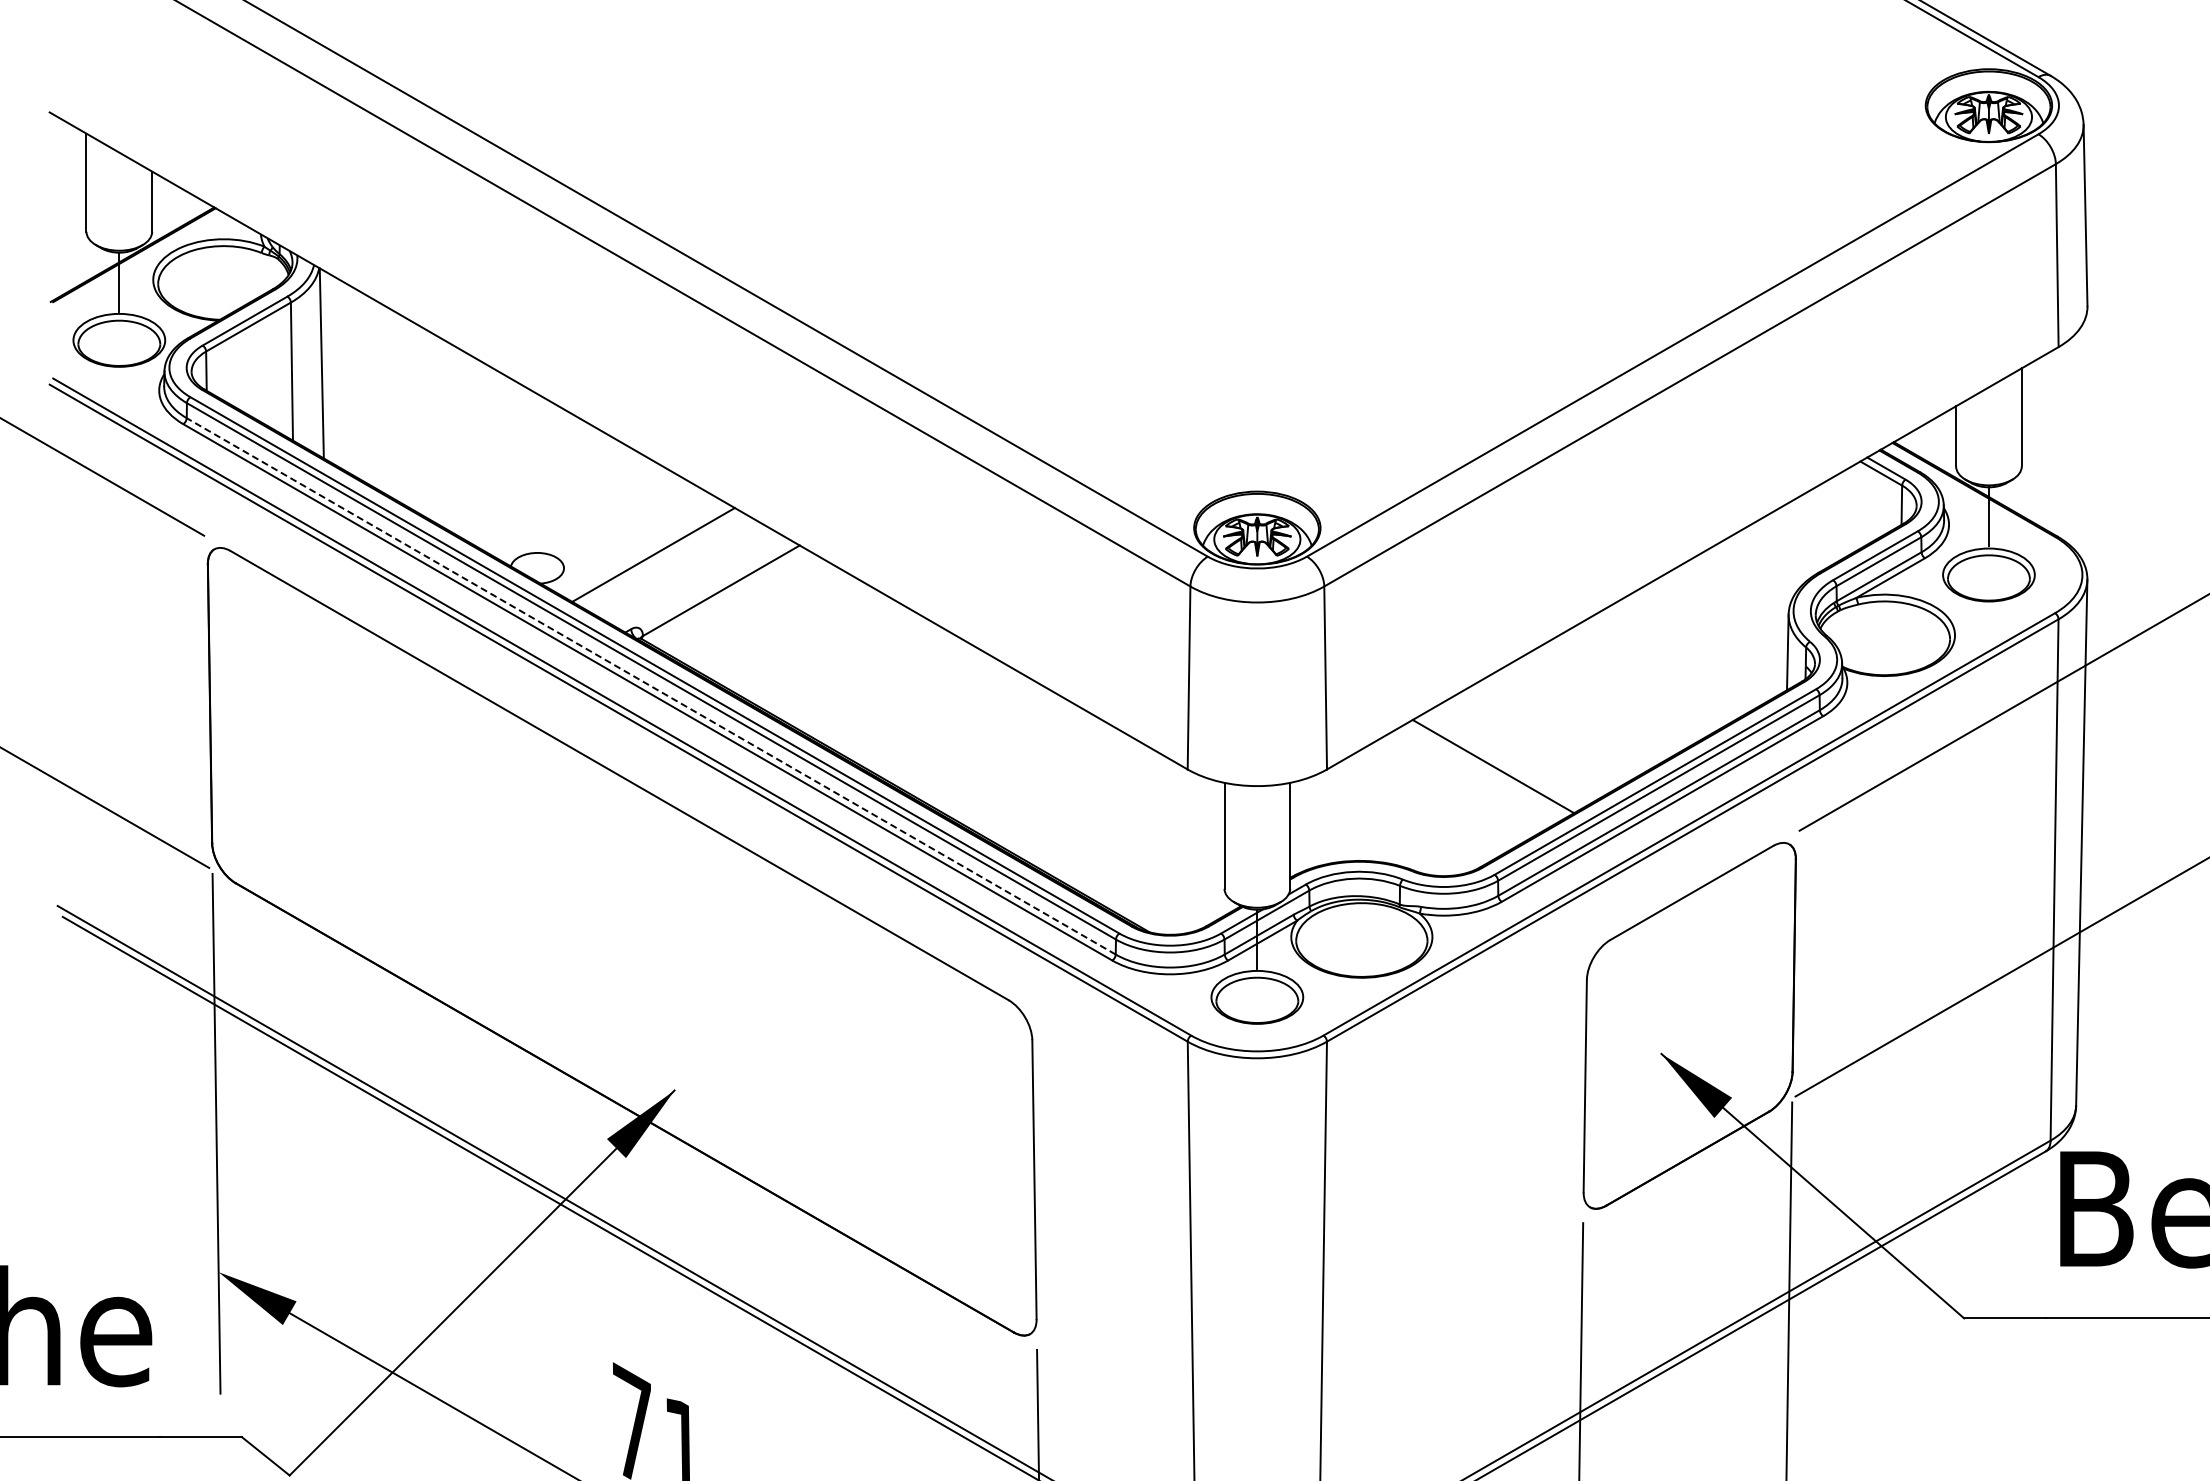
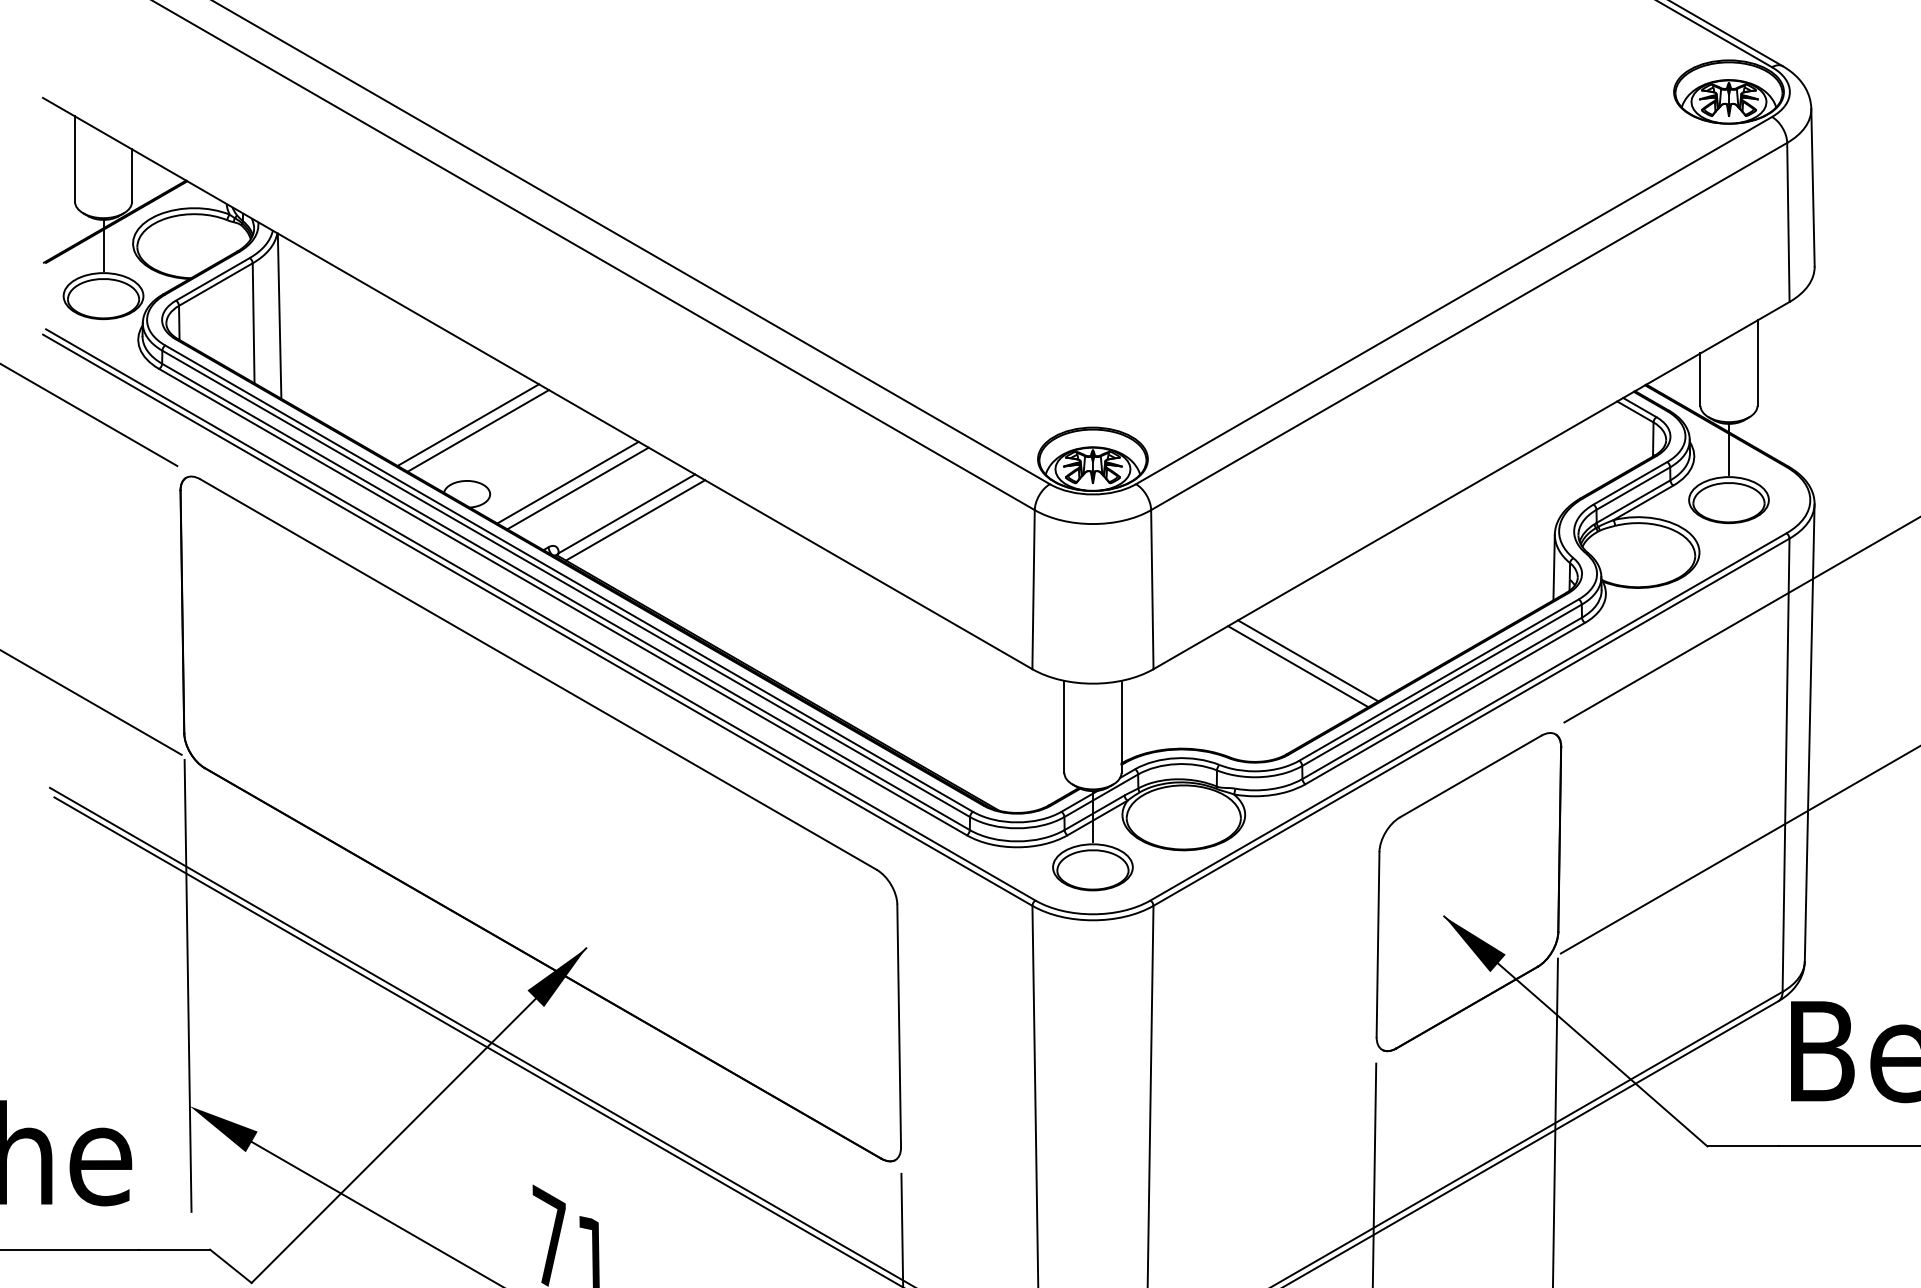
line: (538, 488) -> (467, 424), added
line: (550, 495) -> (478, 430), added
line: (664, 561) -> (577, 488), added
line: (731, 598) -> (635, 520), added
line: (650, 686) -> (565, 597), dashed -> solid
line: (1504, 759) -> (1307, 660), added

